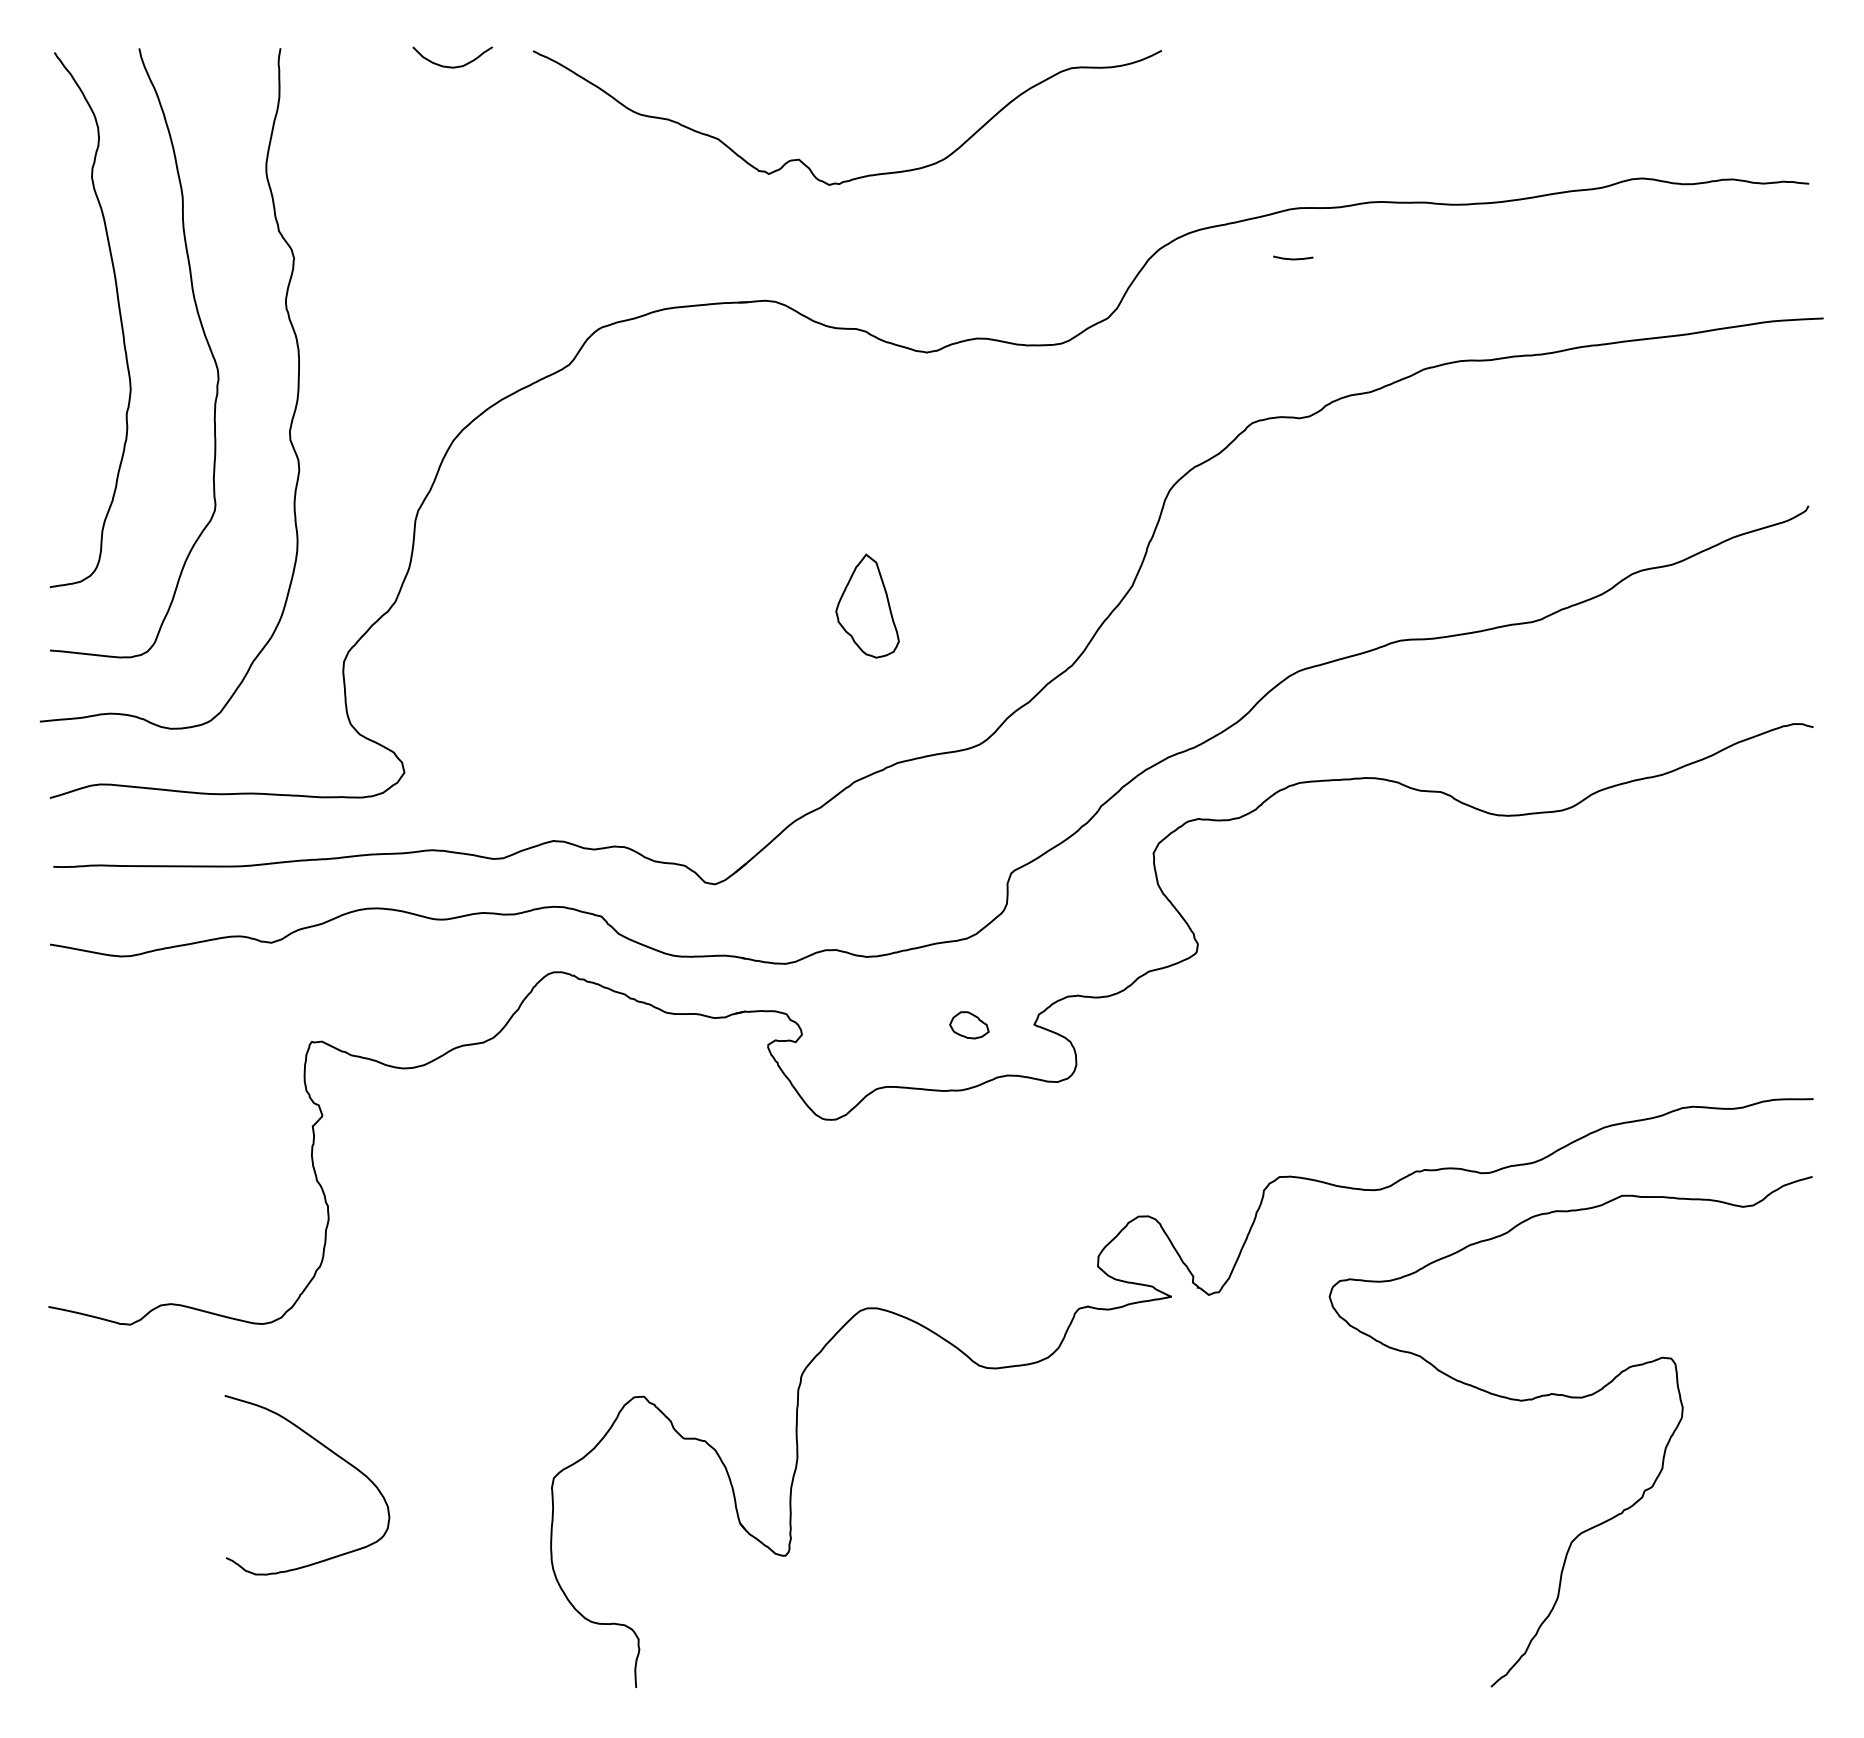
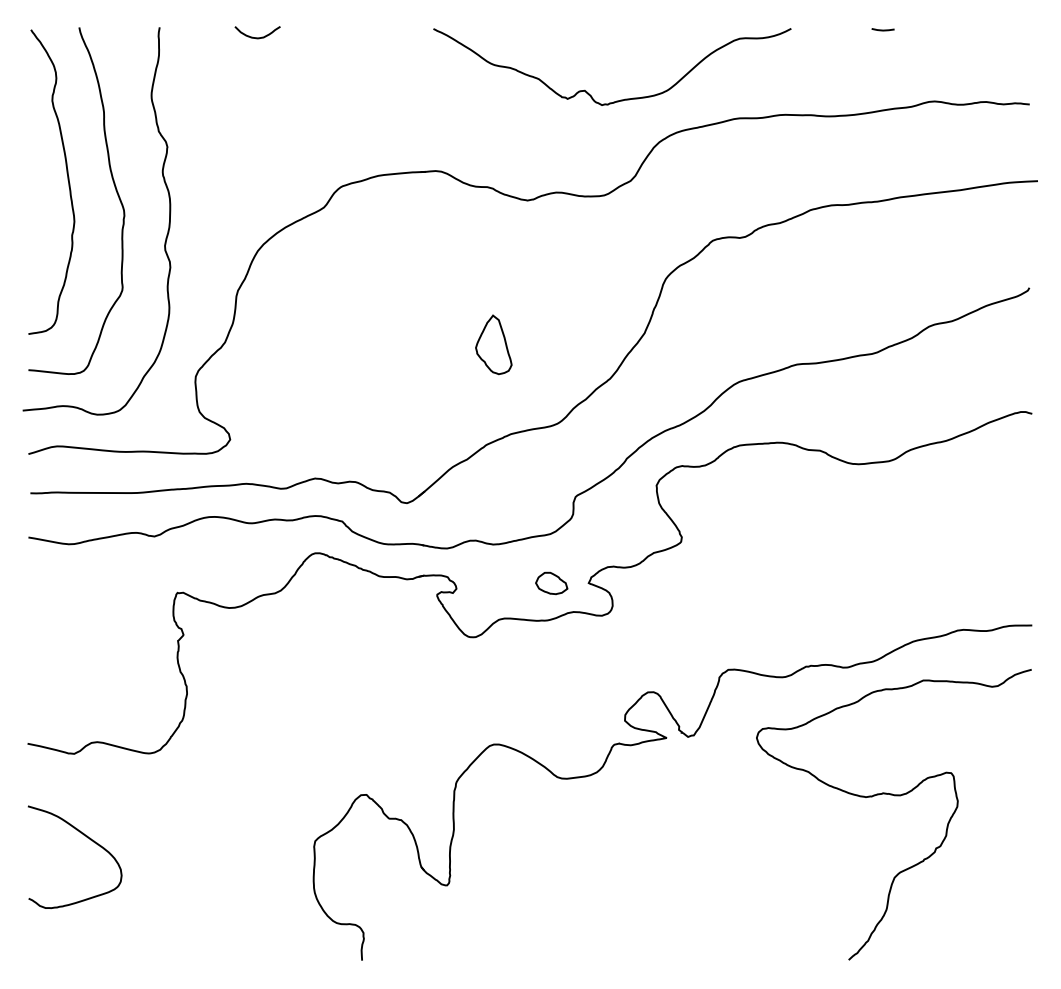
curve: (861, 175) -> (620, 99), moved
line: (1292, 257) -> (882, 29), moved
part: (968, 1025) -> (551, 583), size x1.43
curve: (329, 1452) -> (87, 838), moved

